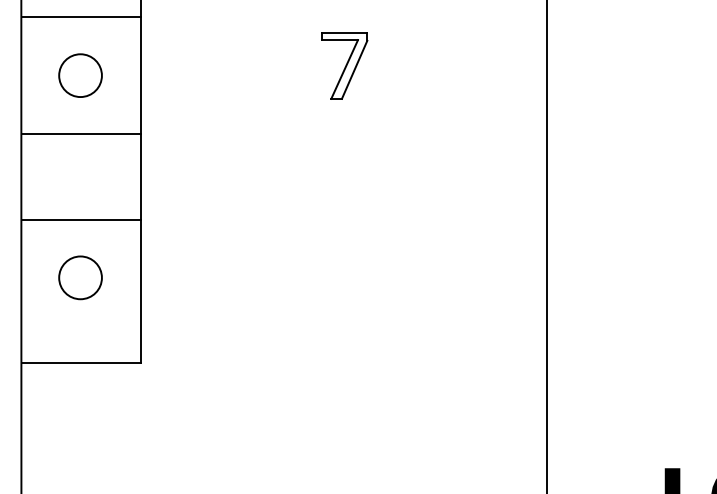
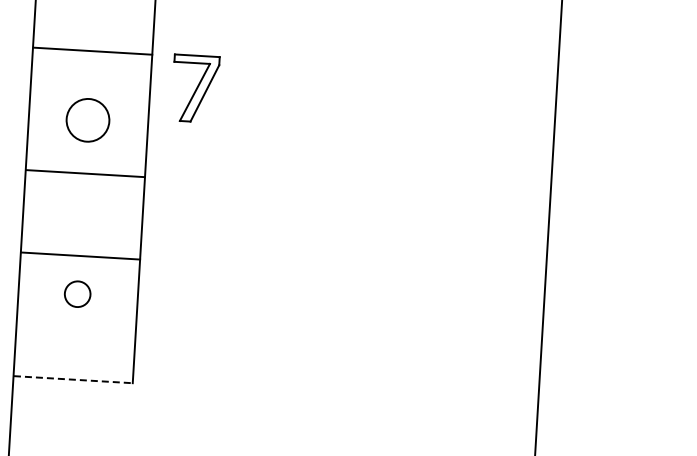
line: (80, 17) -> (92, 51), moved
part: (344, 65) -> (195, 88), moved
circle: (80, 75) -> (87, 120), moved
line: (80, 134) -> (84, 174), moved
line: (80, 219) -> (79, 255), moved
circle: (80, 277) -> (77, 293), size x0.6
line: (81, 363) -> (73, 379), solid -> dashed

